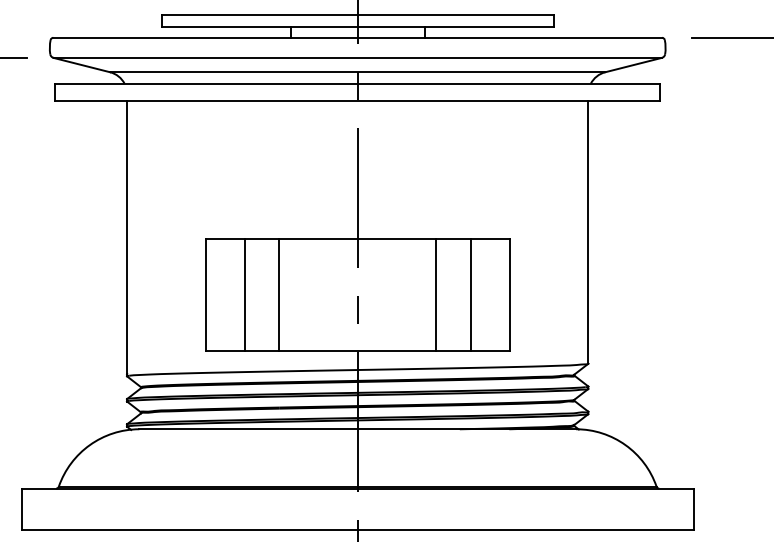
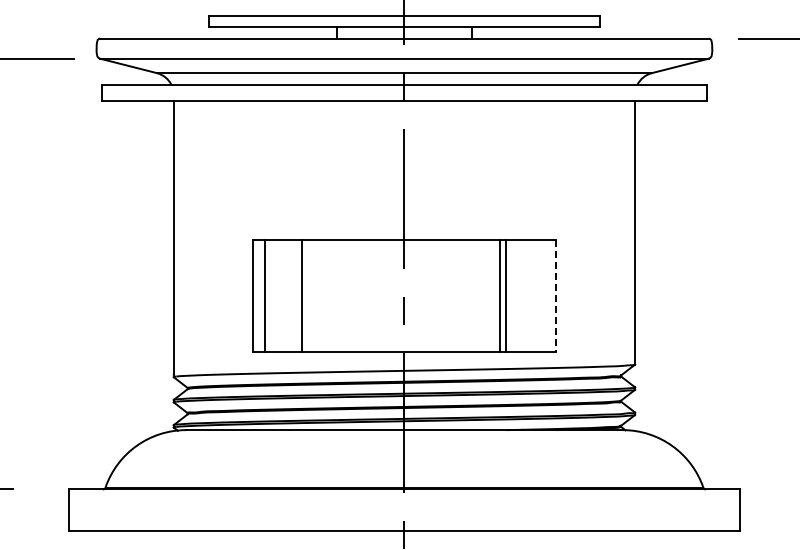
line: (244, 294) -> (265, 295), moved
line: (279, 294) -> (302, 295), moved
line: (435, 294) -> (505, 295), moved
line: (470, 294) -> (499, 295), moved
line: (509, 294) -> (556, 295), solid -> dashed

